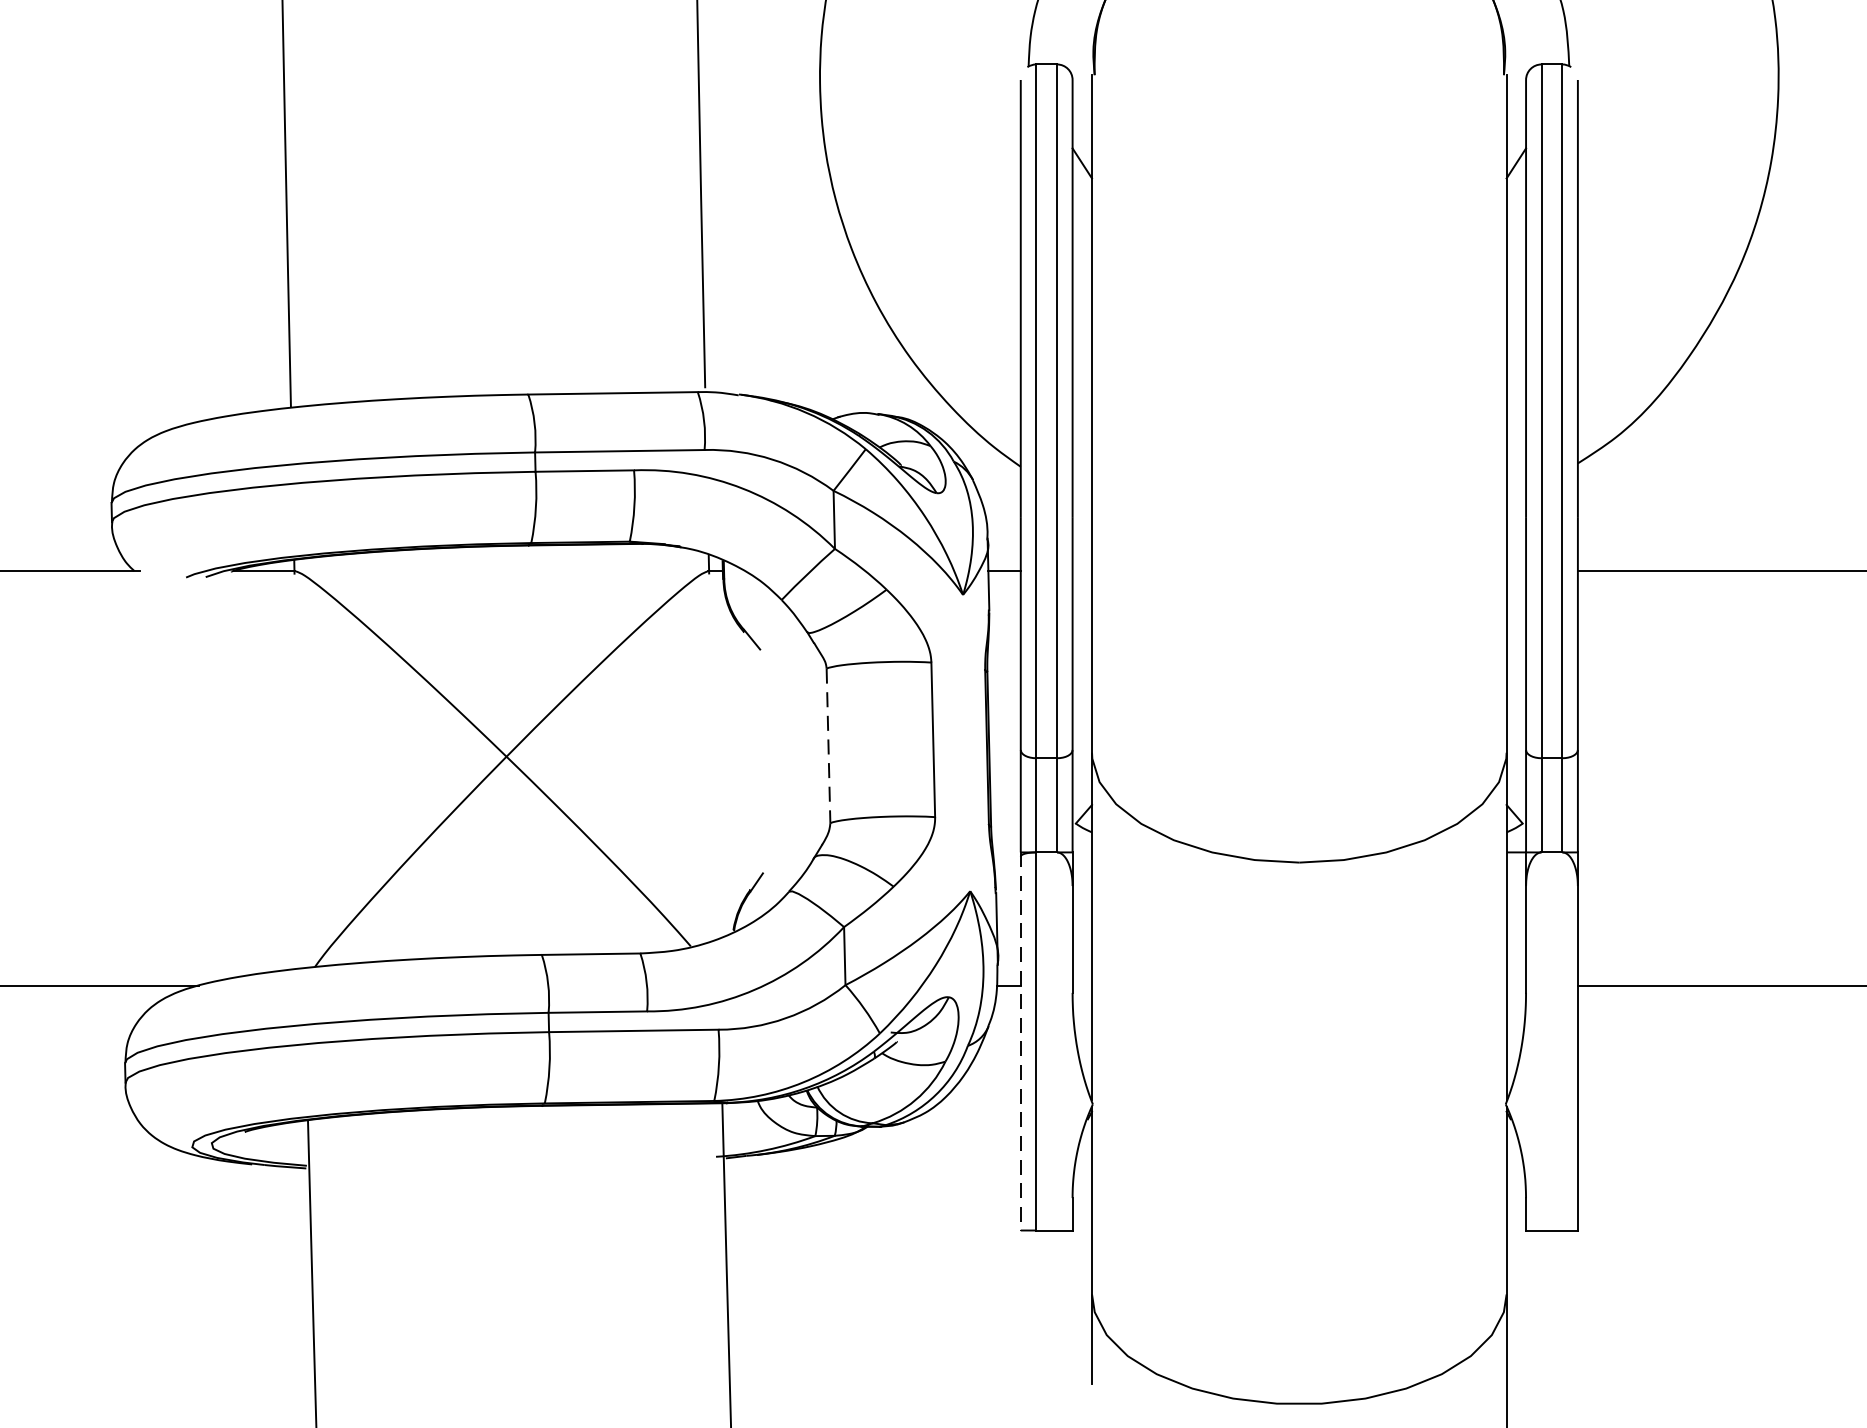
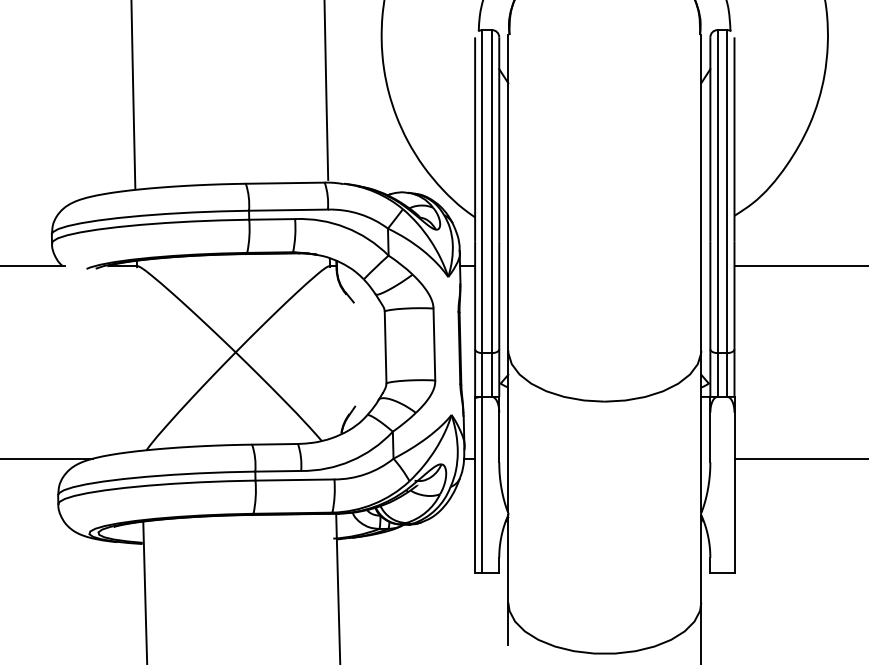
line: (828, 746) -> (385, 347), dashed -> solid
line: (1021, 1042) -> (475, 485), dashed -> solid

